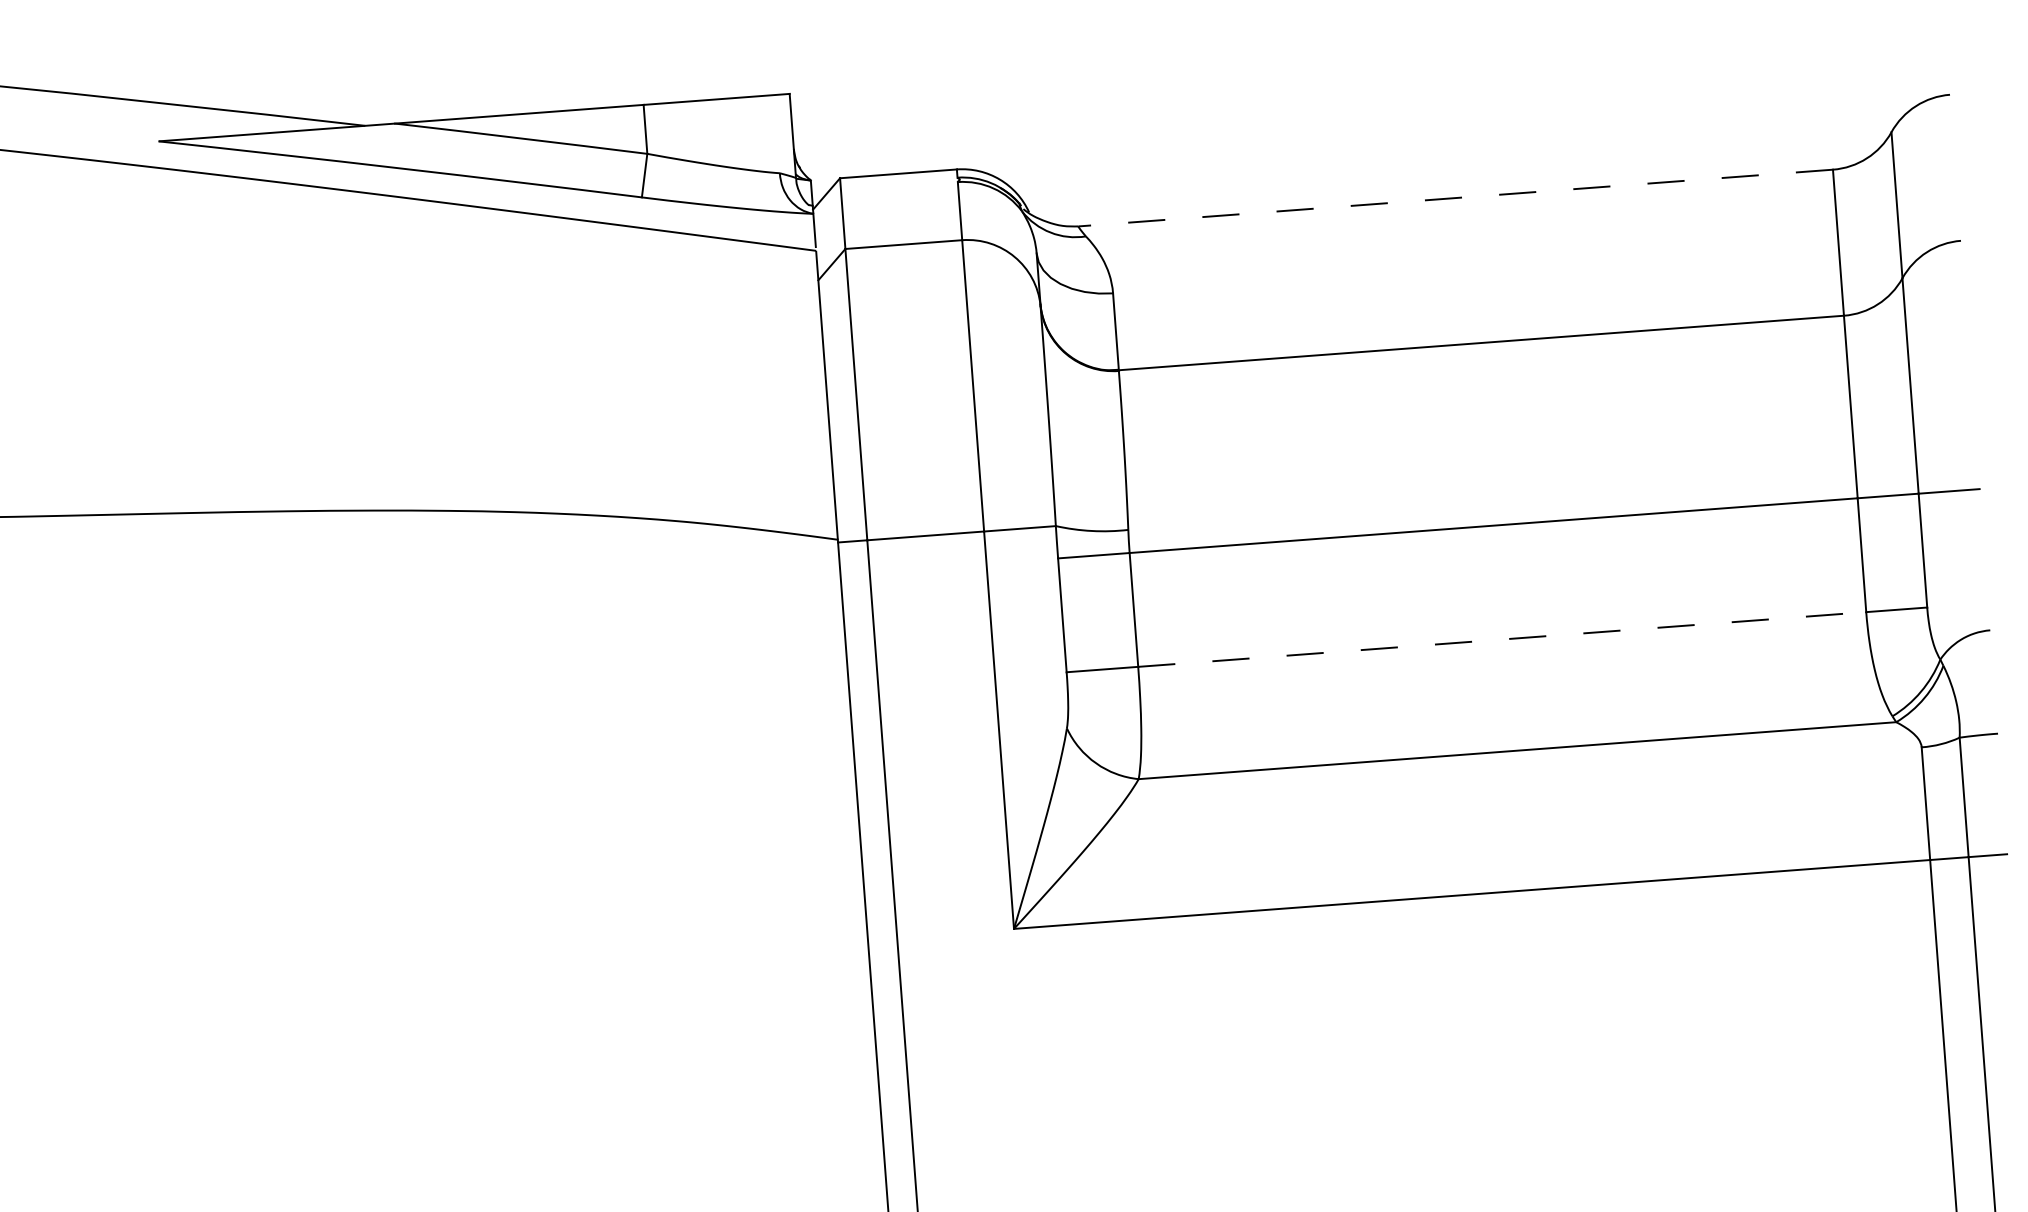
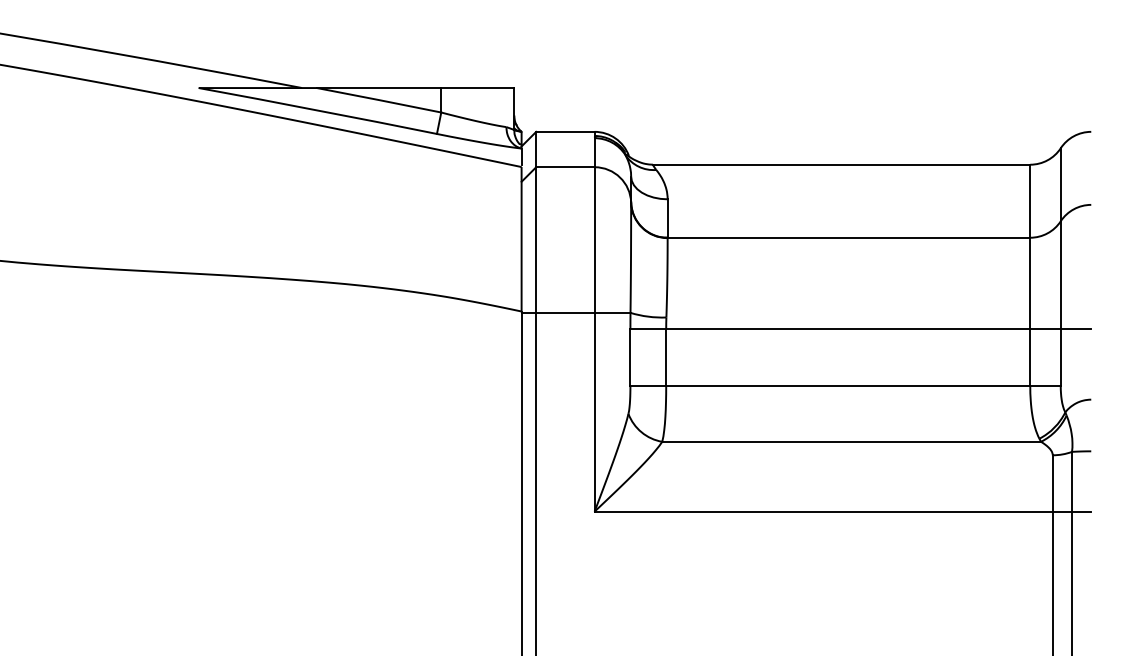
line: (1455, 197) -> (841, 164), dashed -> solid
line: (1502, 638) -> (848, 385), dashed -> solid

